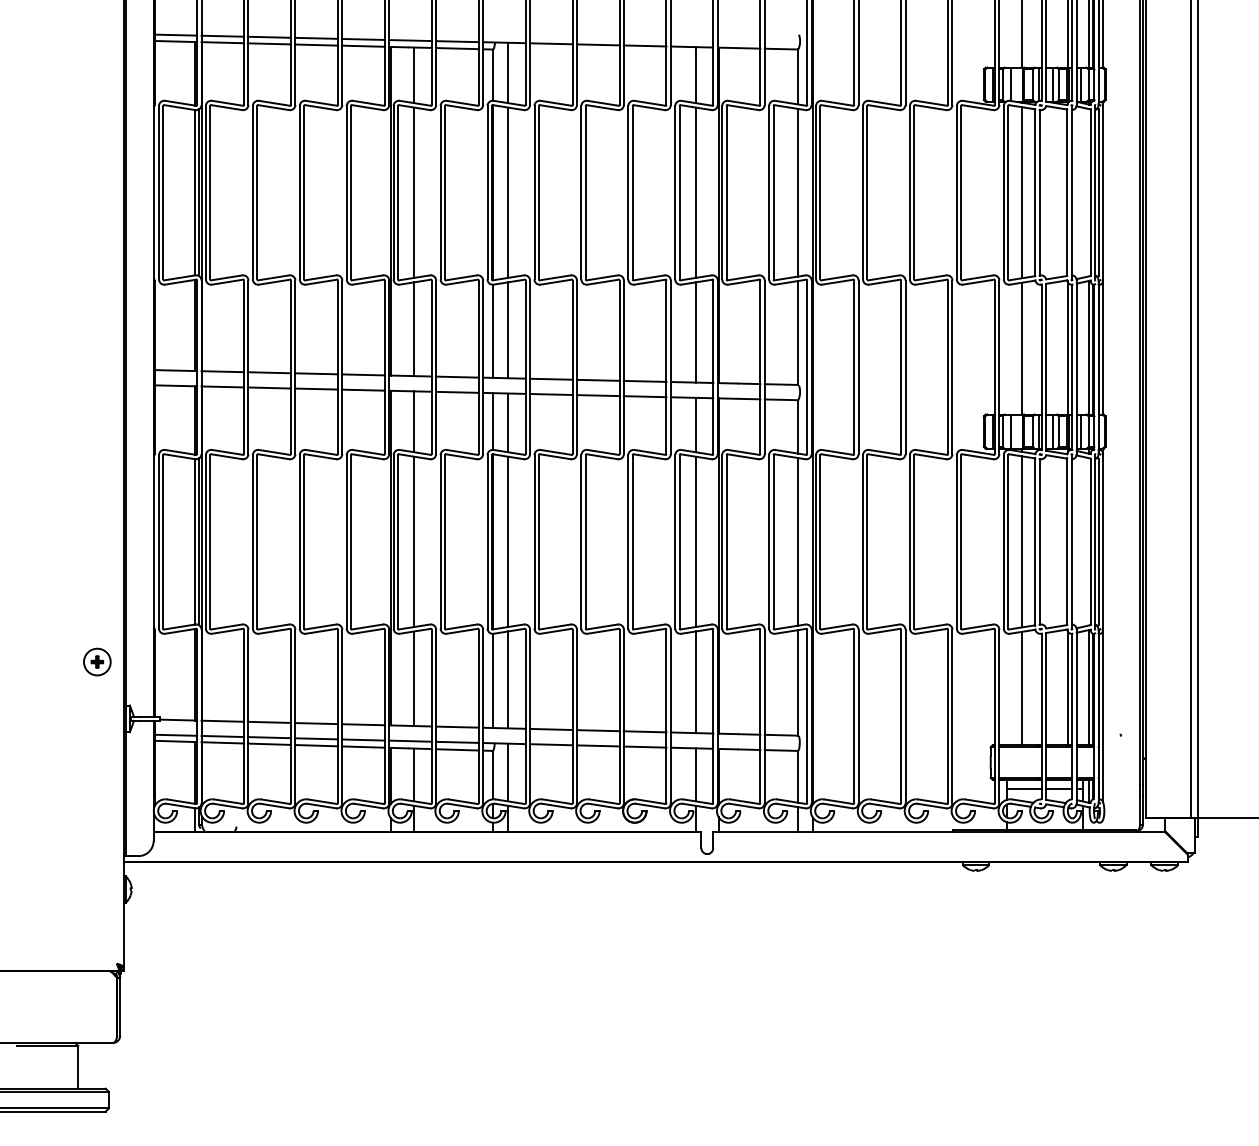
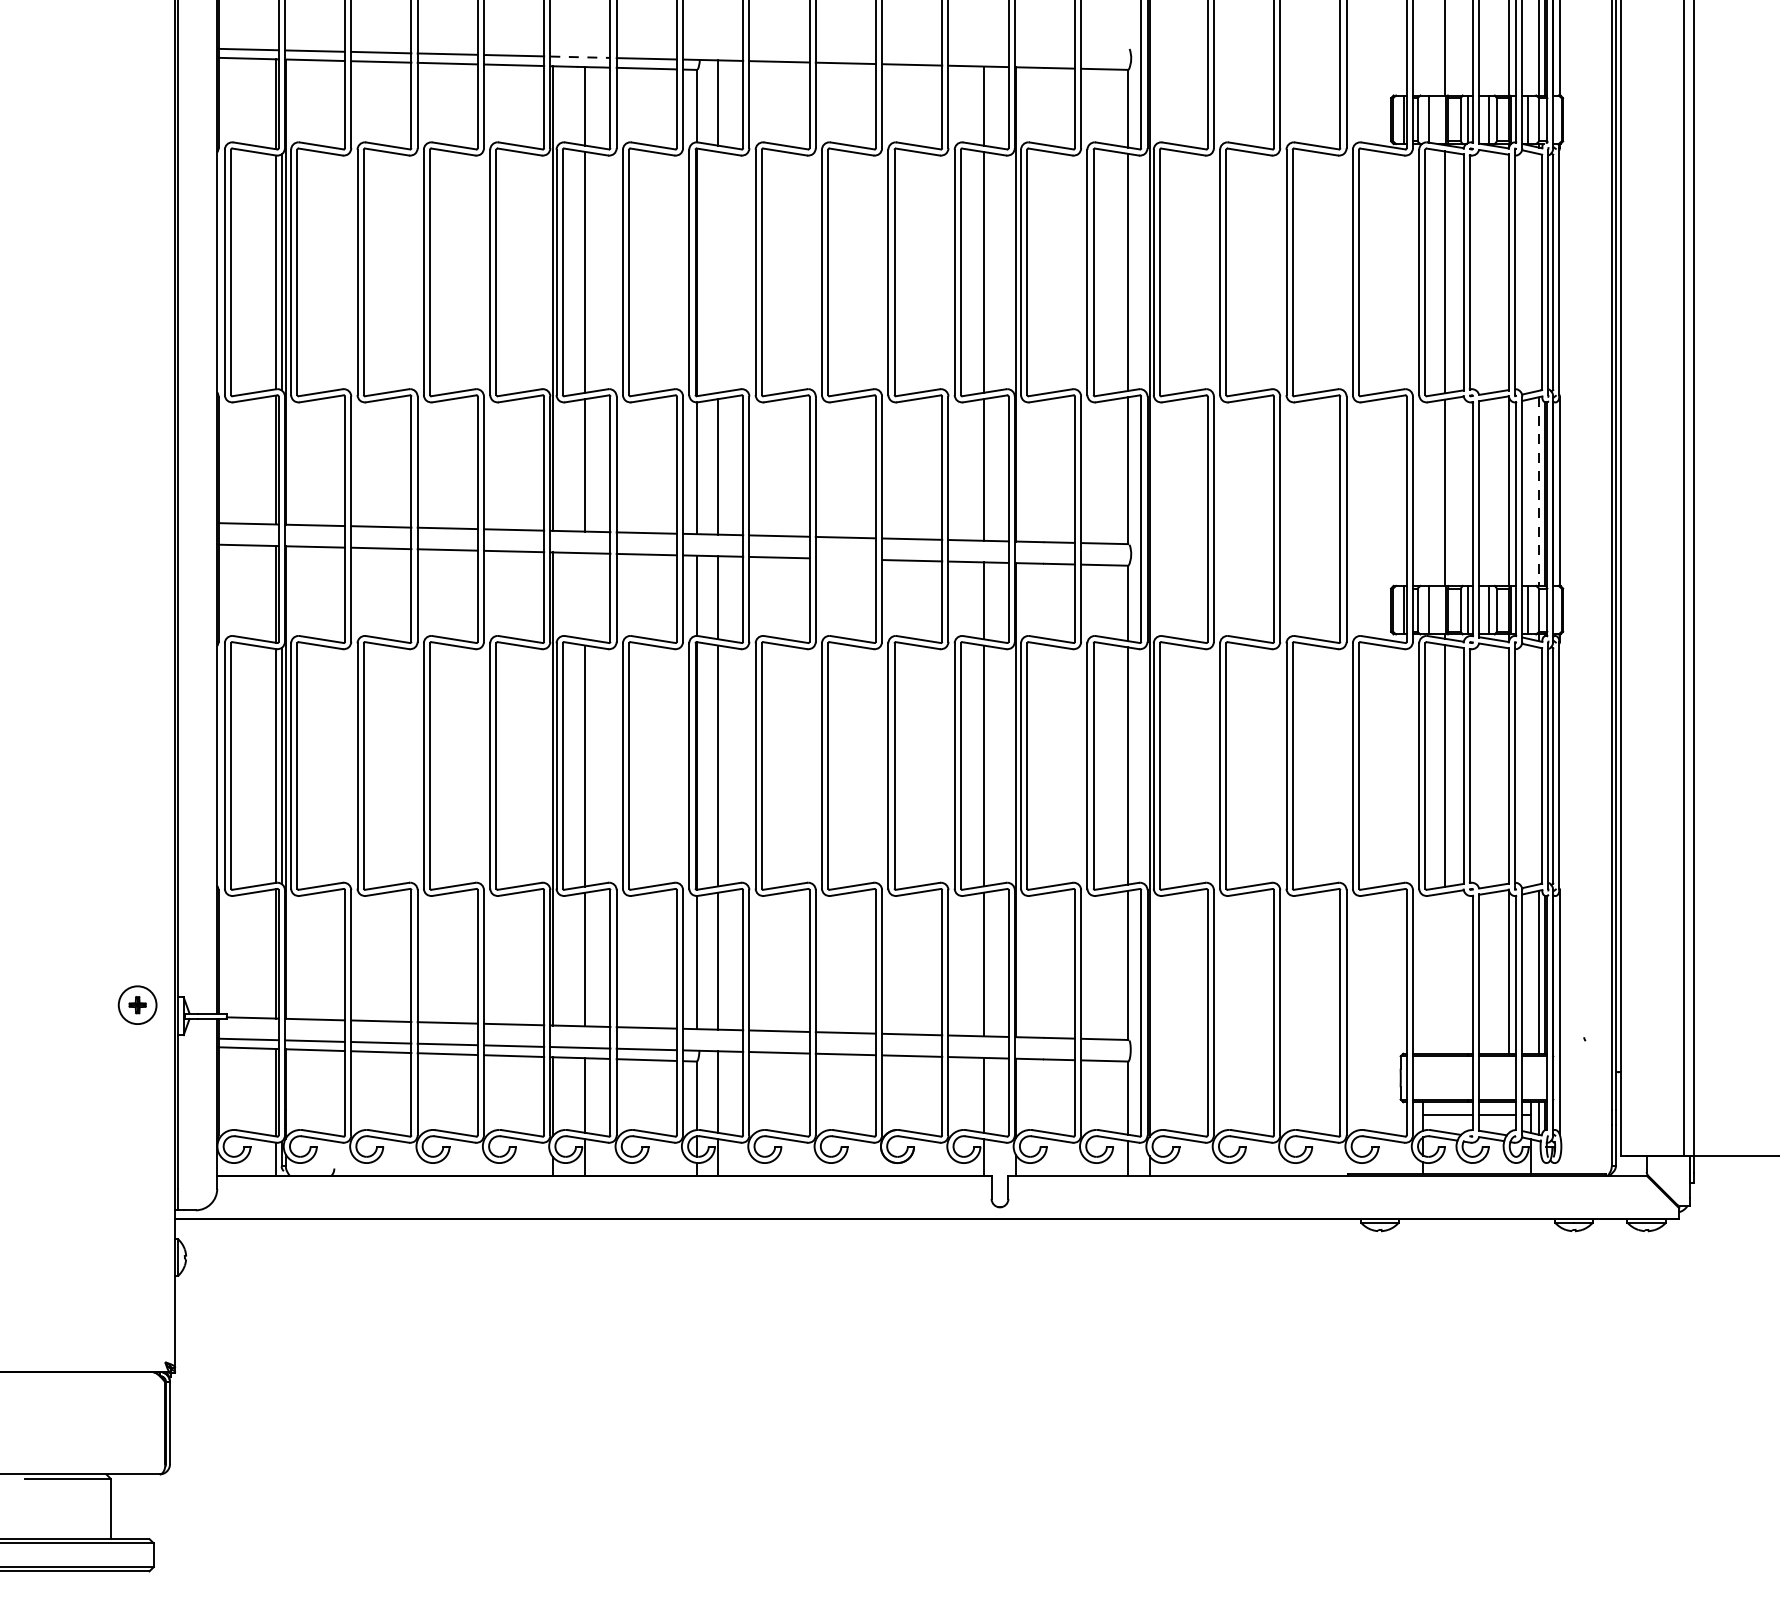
line: (411, 40) -> (581, 57), solid -> dashed
line: (508, 192) -> (718, 272), removed
line: (1088, 347) -> (1538, 491), solid -> dashed
line: (598, 395) -> (846, 559), removed
line: (413, 421) -> (584, 595), removed
part: (97, 661) -> (137, 1004), moved
line: (1021, 688) -> (1444, 973), removed

